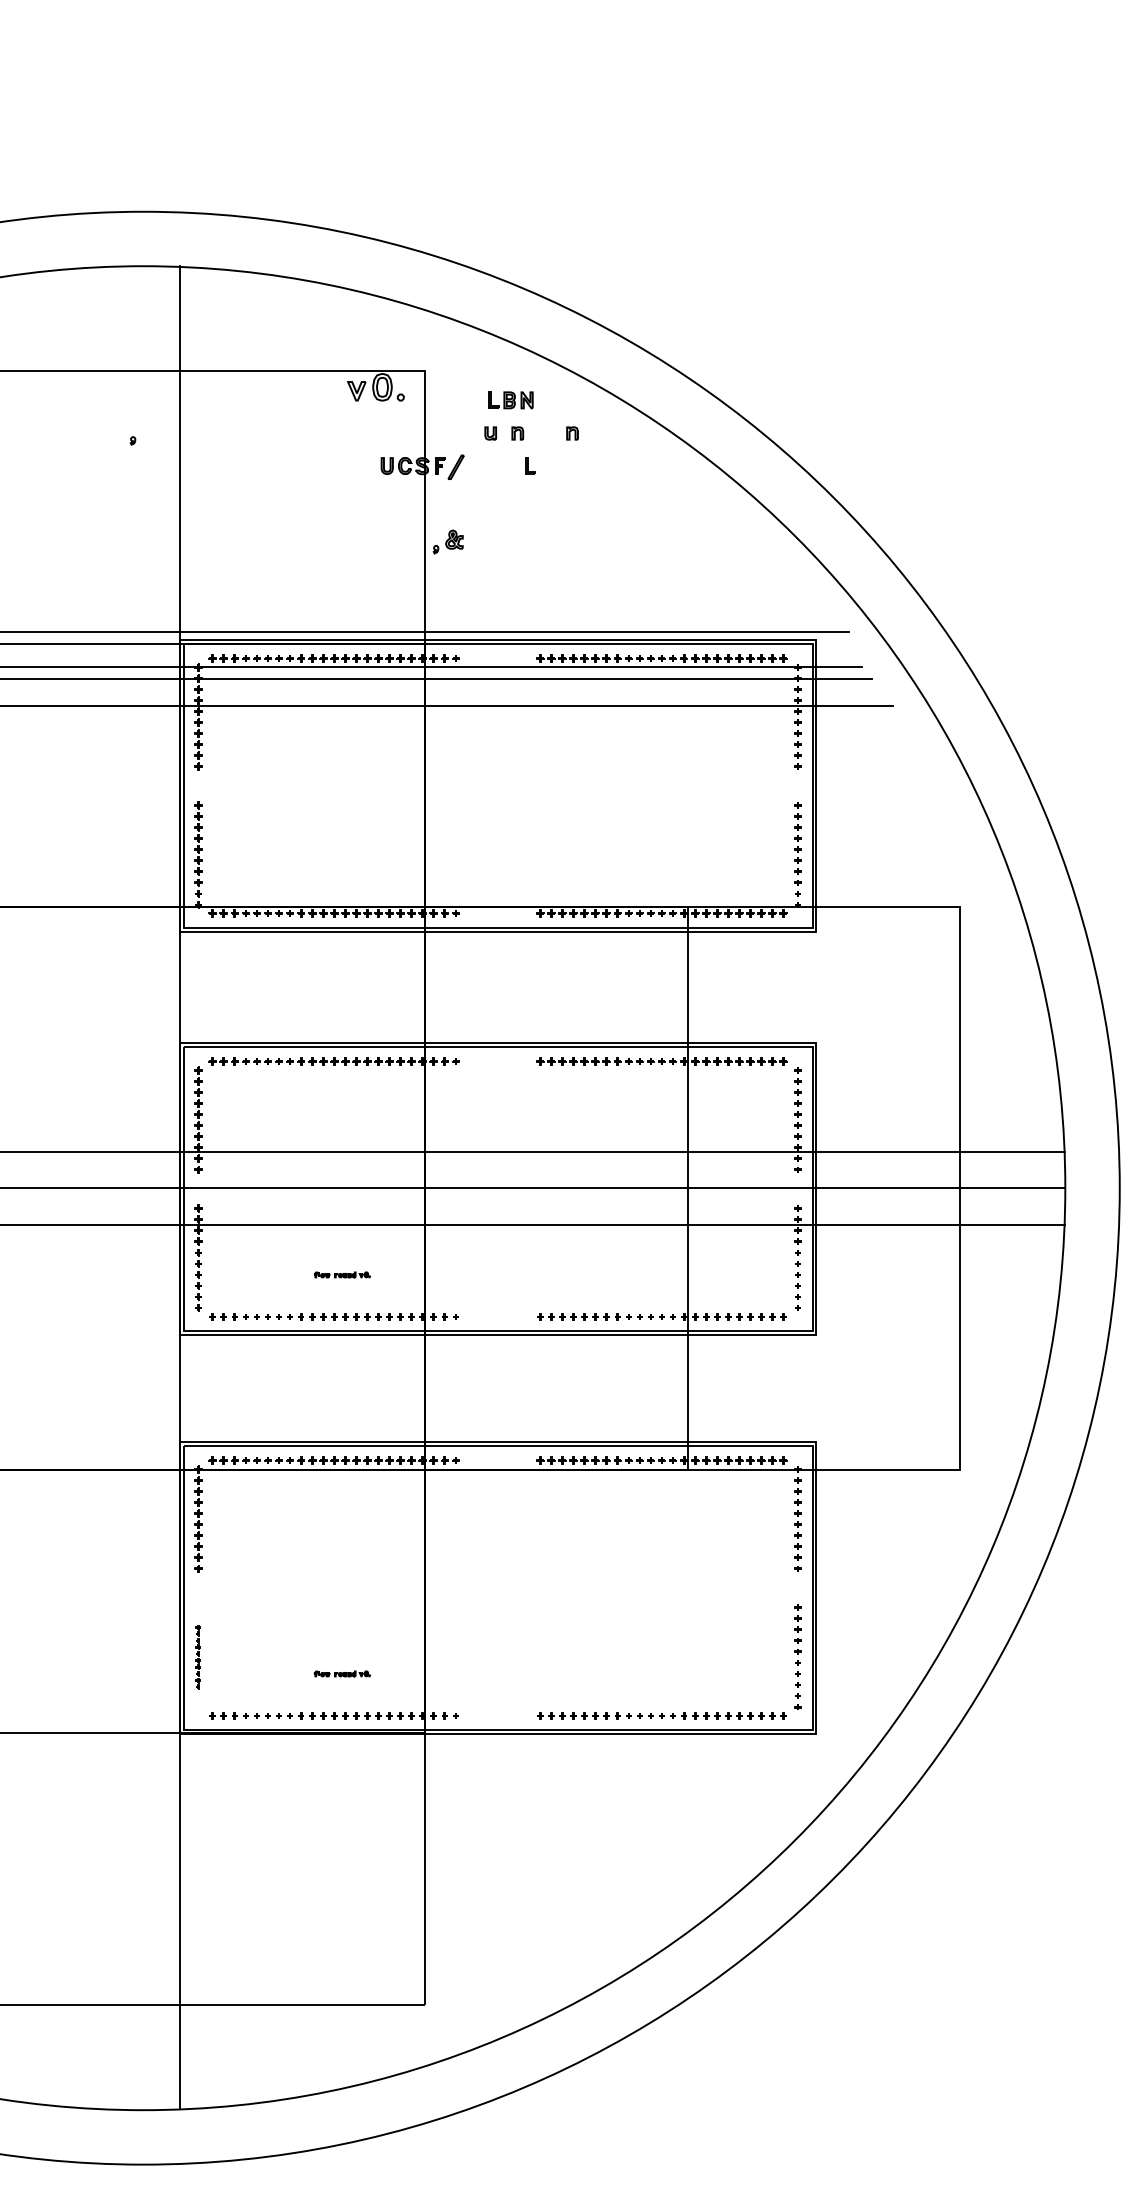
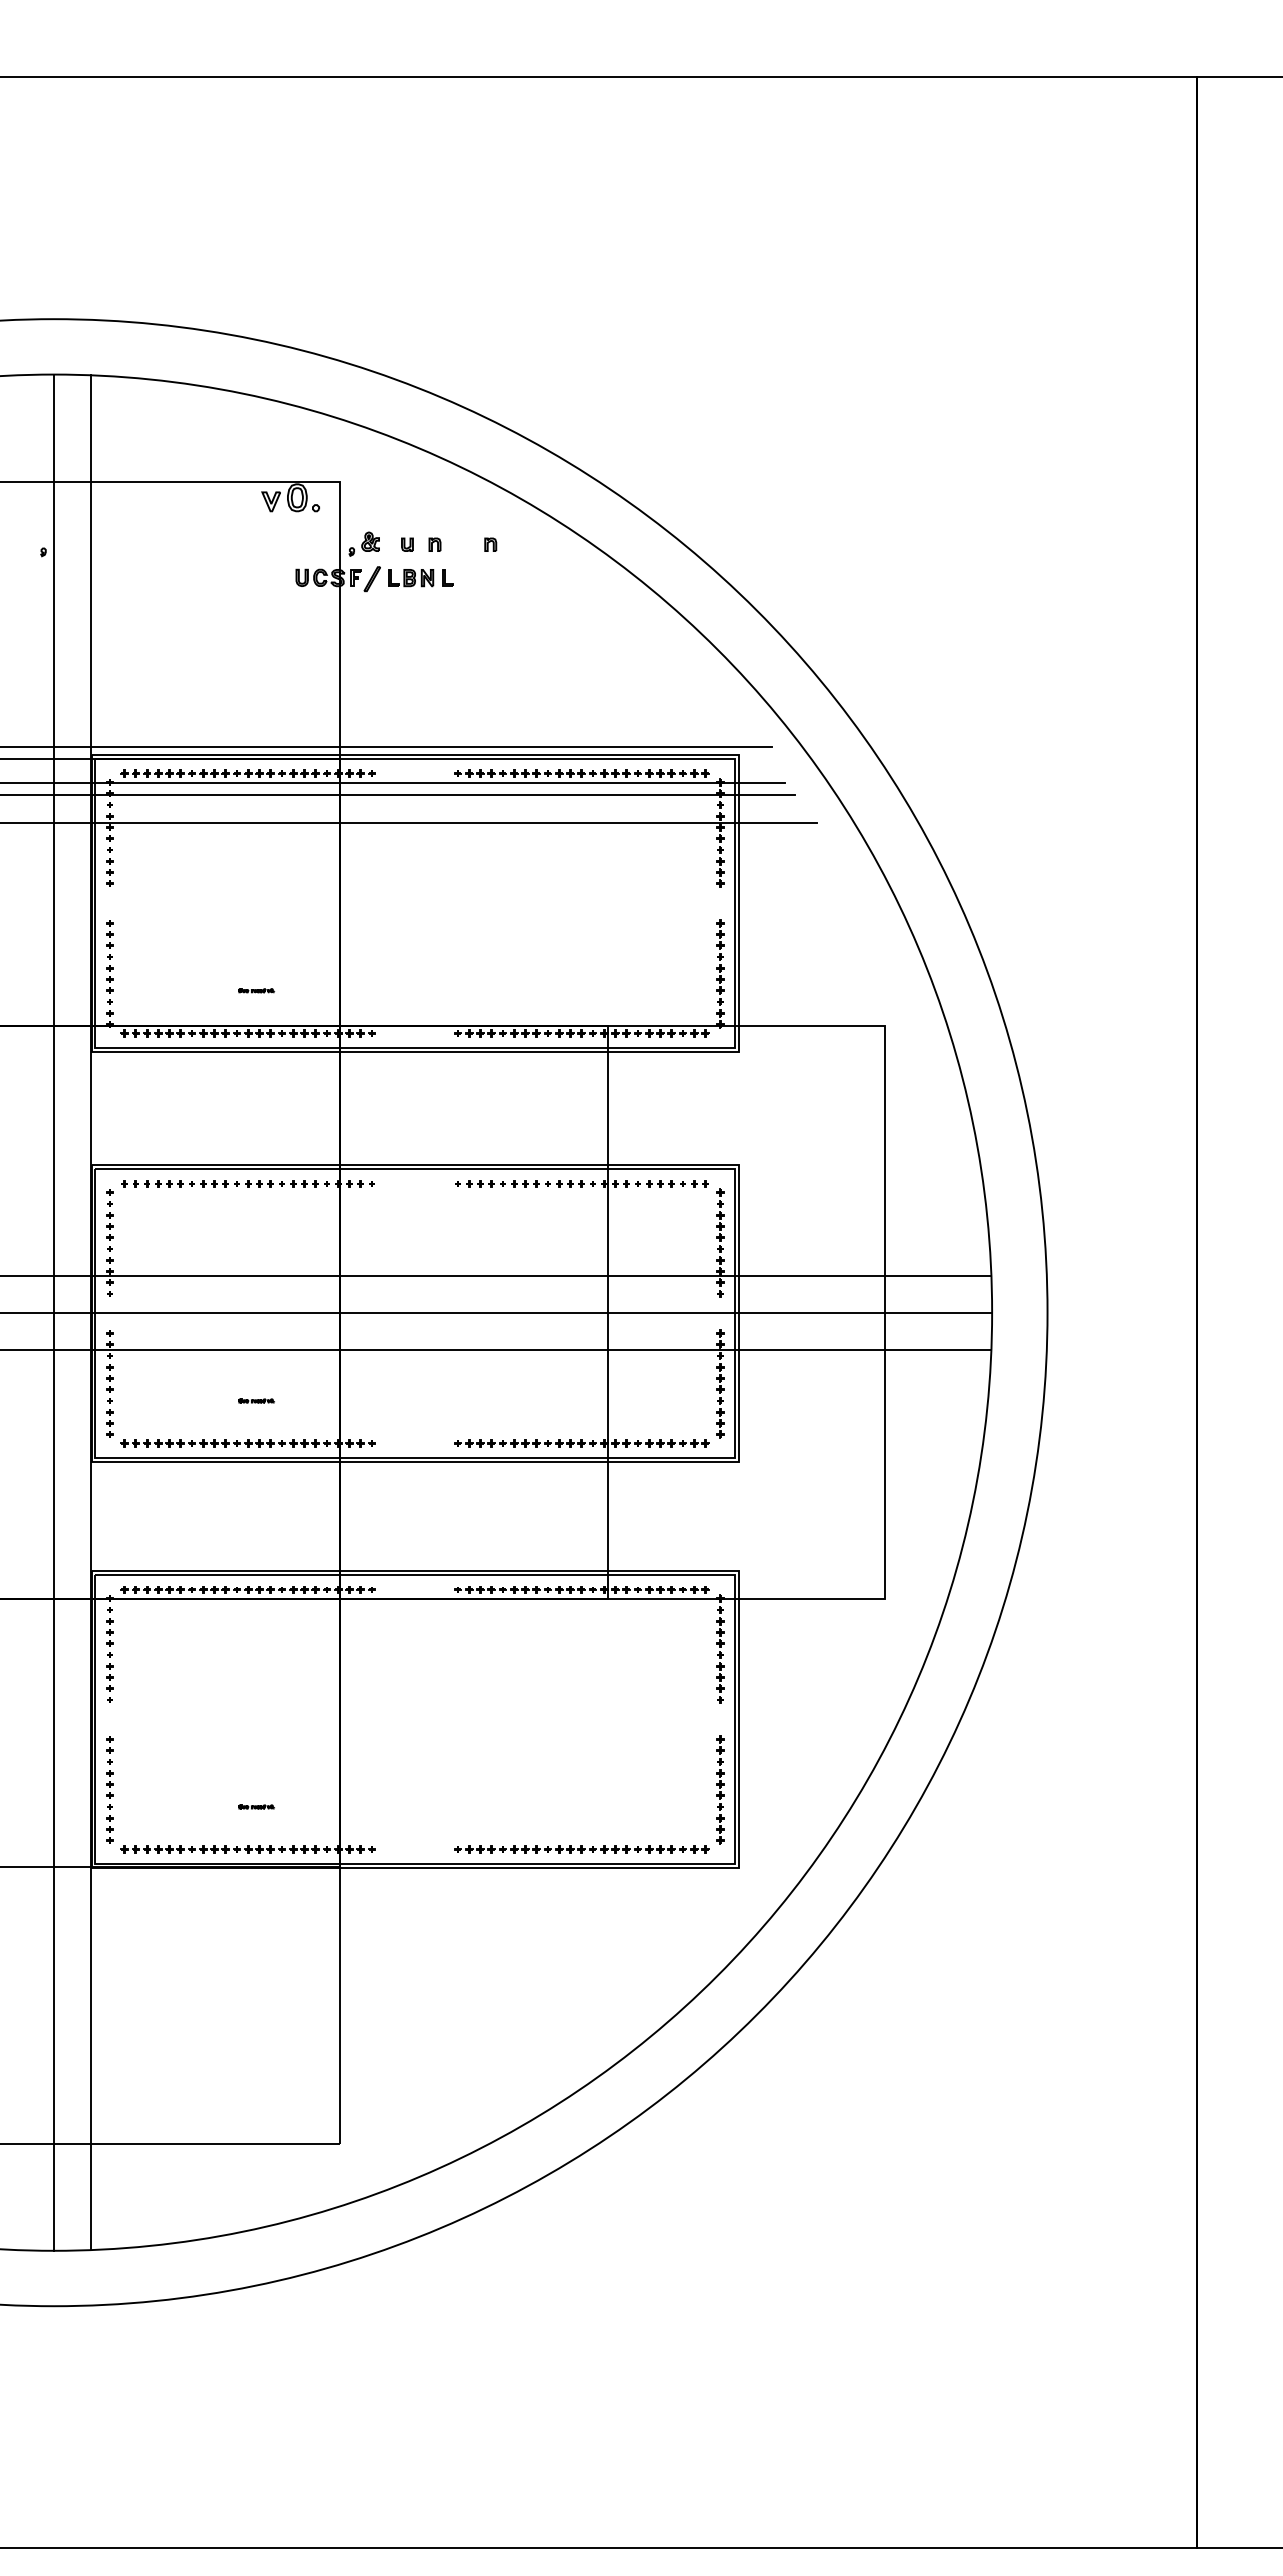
part: (511, 400) -> (411, 578), moved
part: (447, 541) -> (363, 543), moved
part: (342, 871) -> (256, 990), added
line: (143, 1188) -> (54, 1312), added
part: (342, 1274) -> (256, 1400), size x0.62
part: (197, 1656) -> (109, 1789), size x1.67
part: (342, 1673) -> (256, 1806), size x0.62

